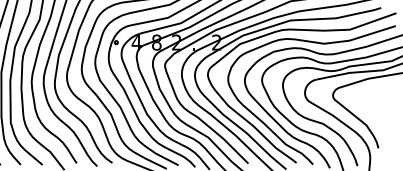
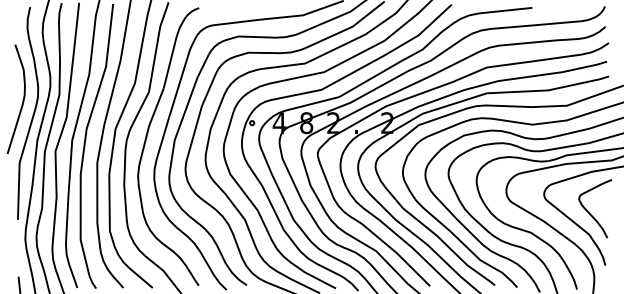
curve: (367, 109) -> (590, 213), added

